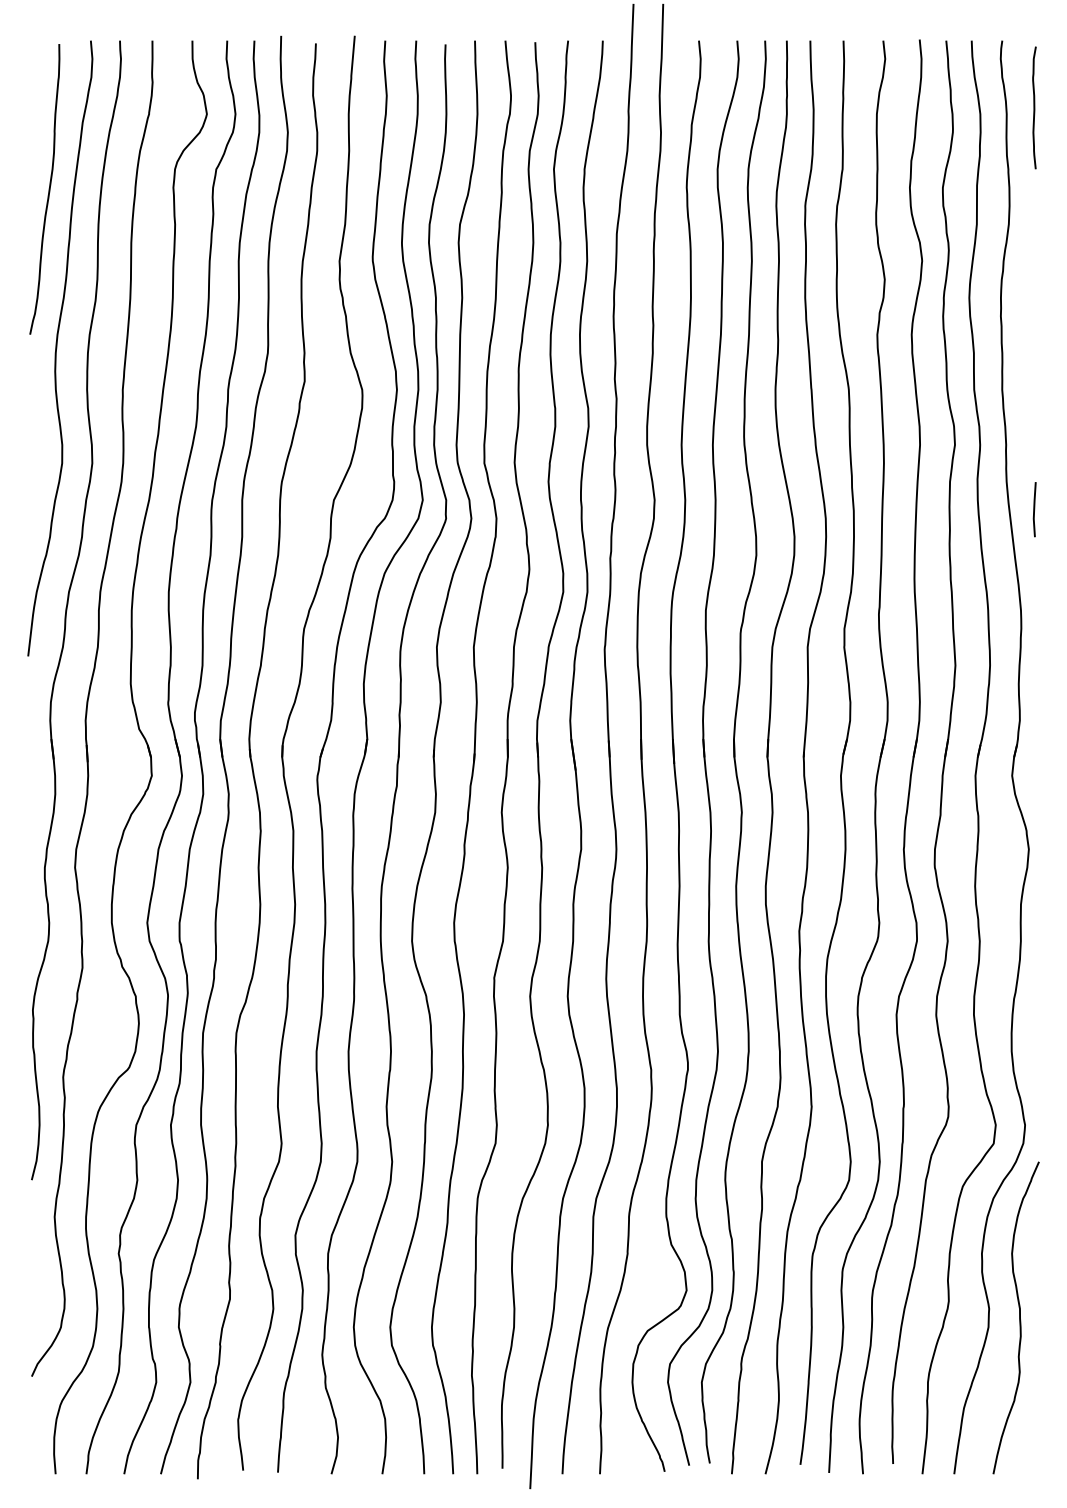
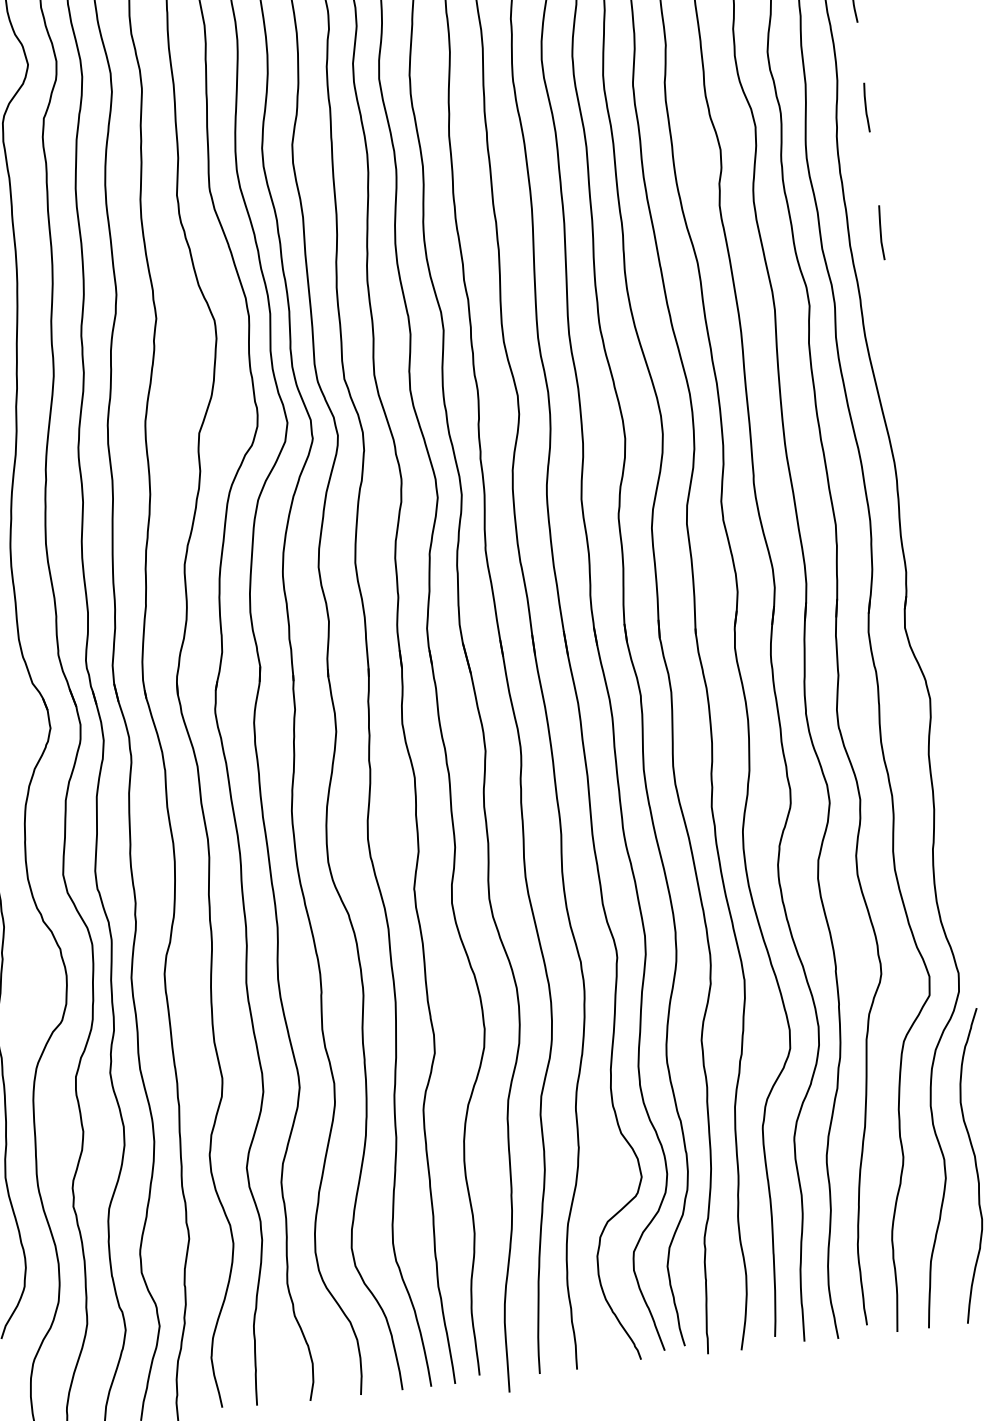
line: (1034, 254) -> (866, 107), added
line: (1034, 509) -> (881, 232), moved

